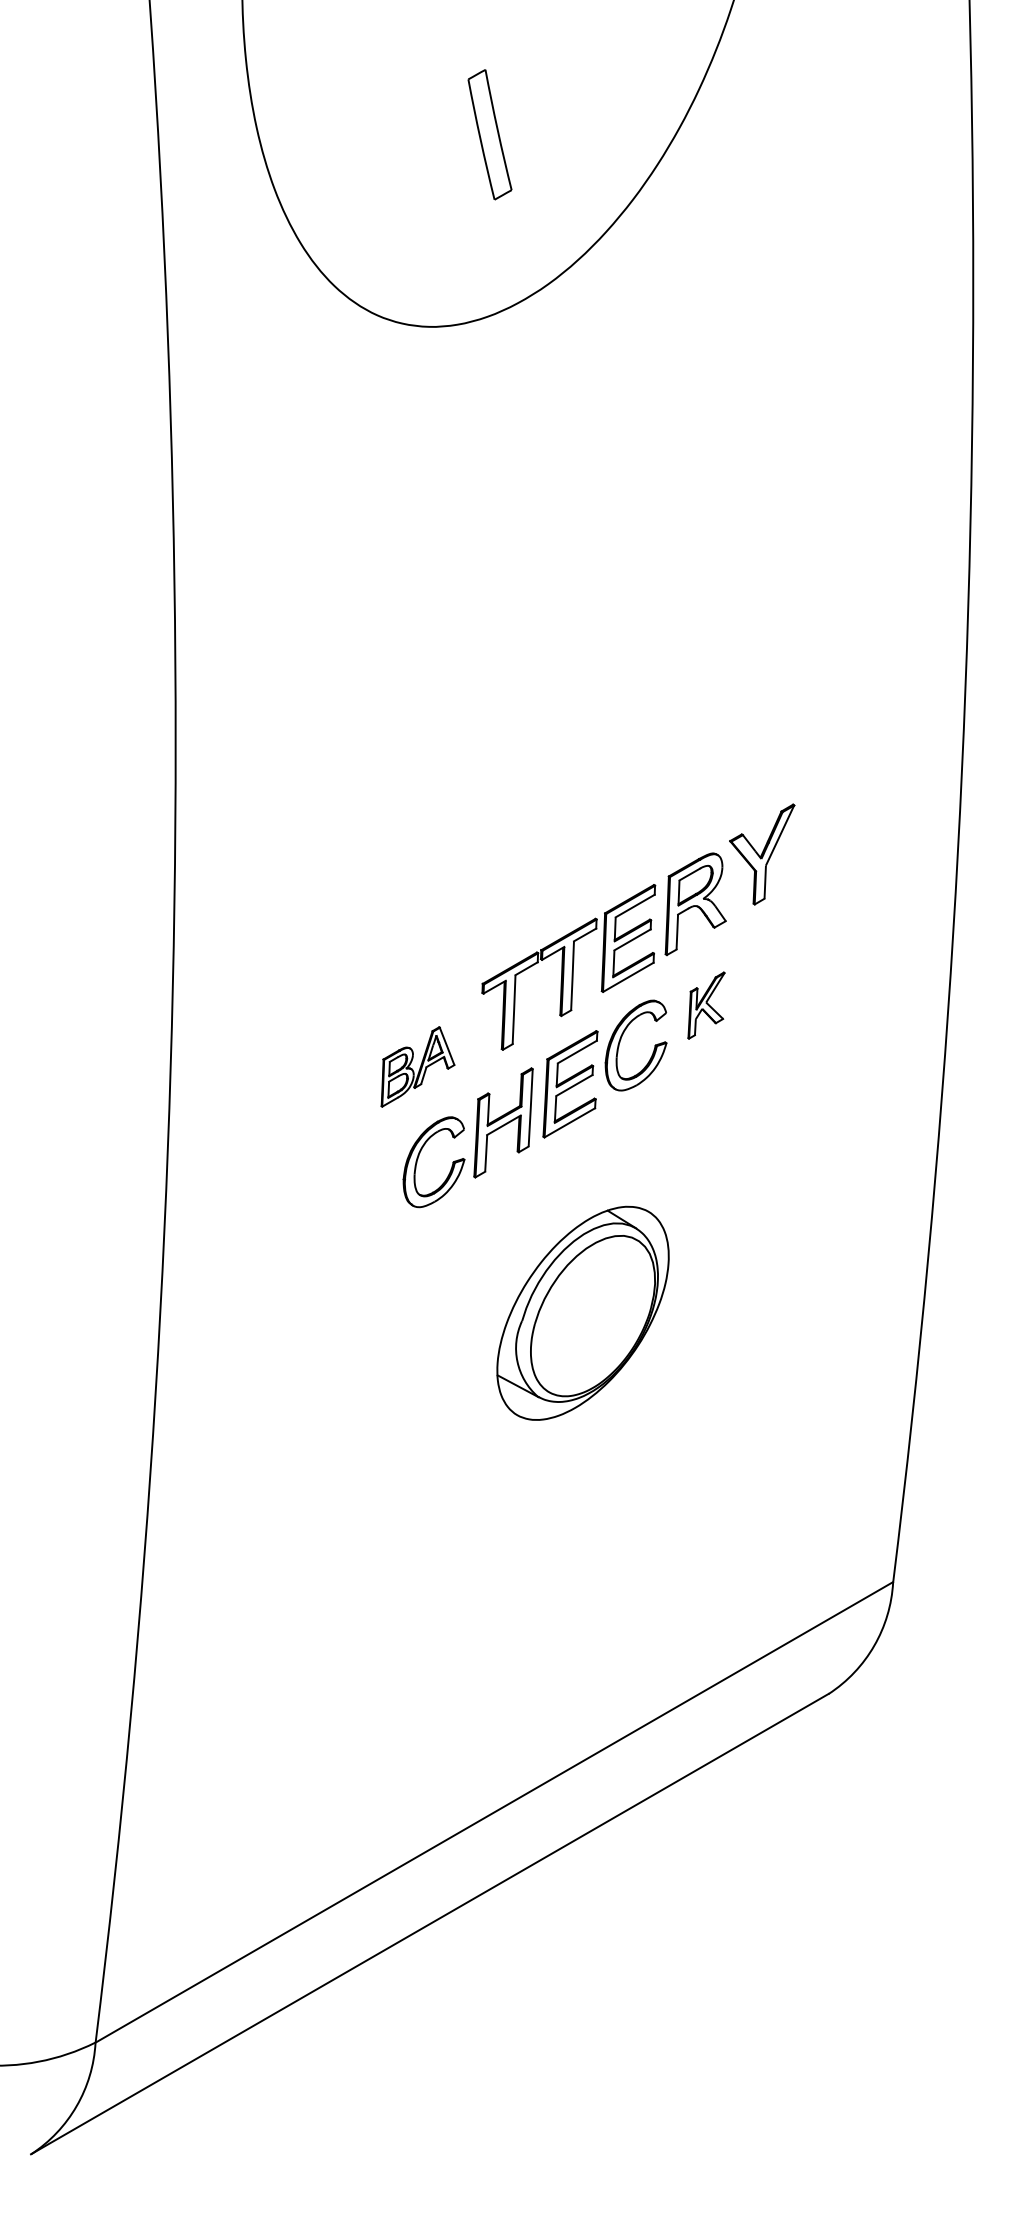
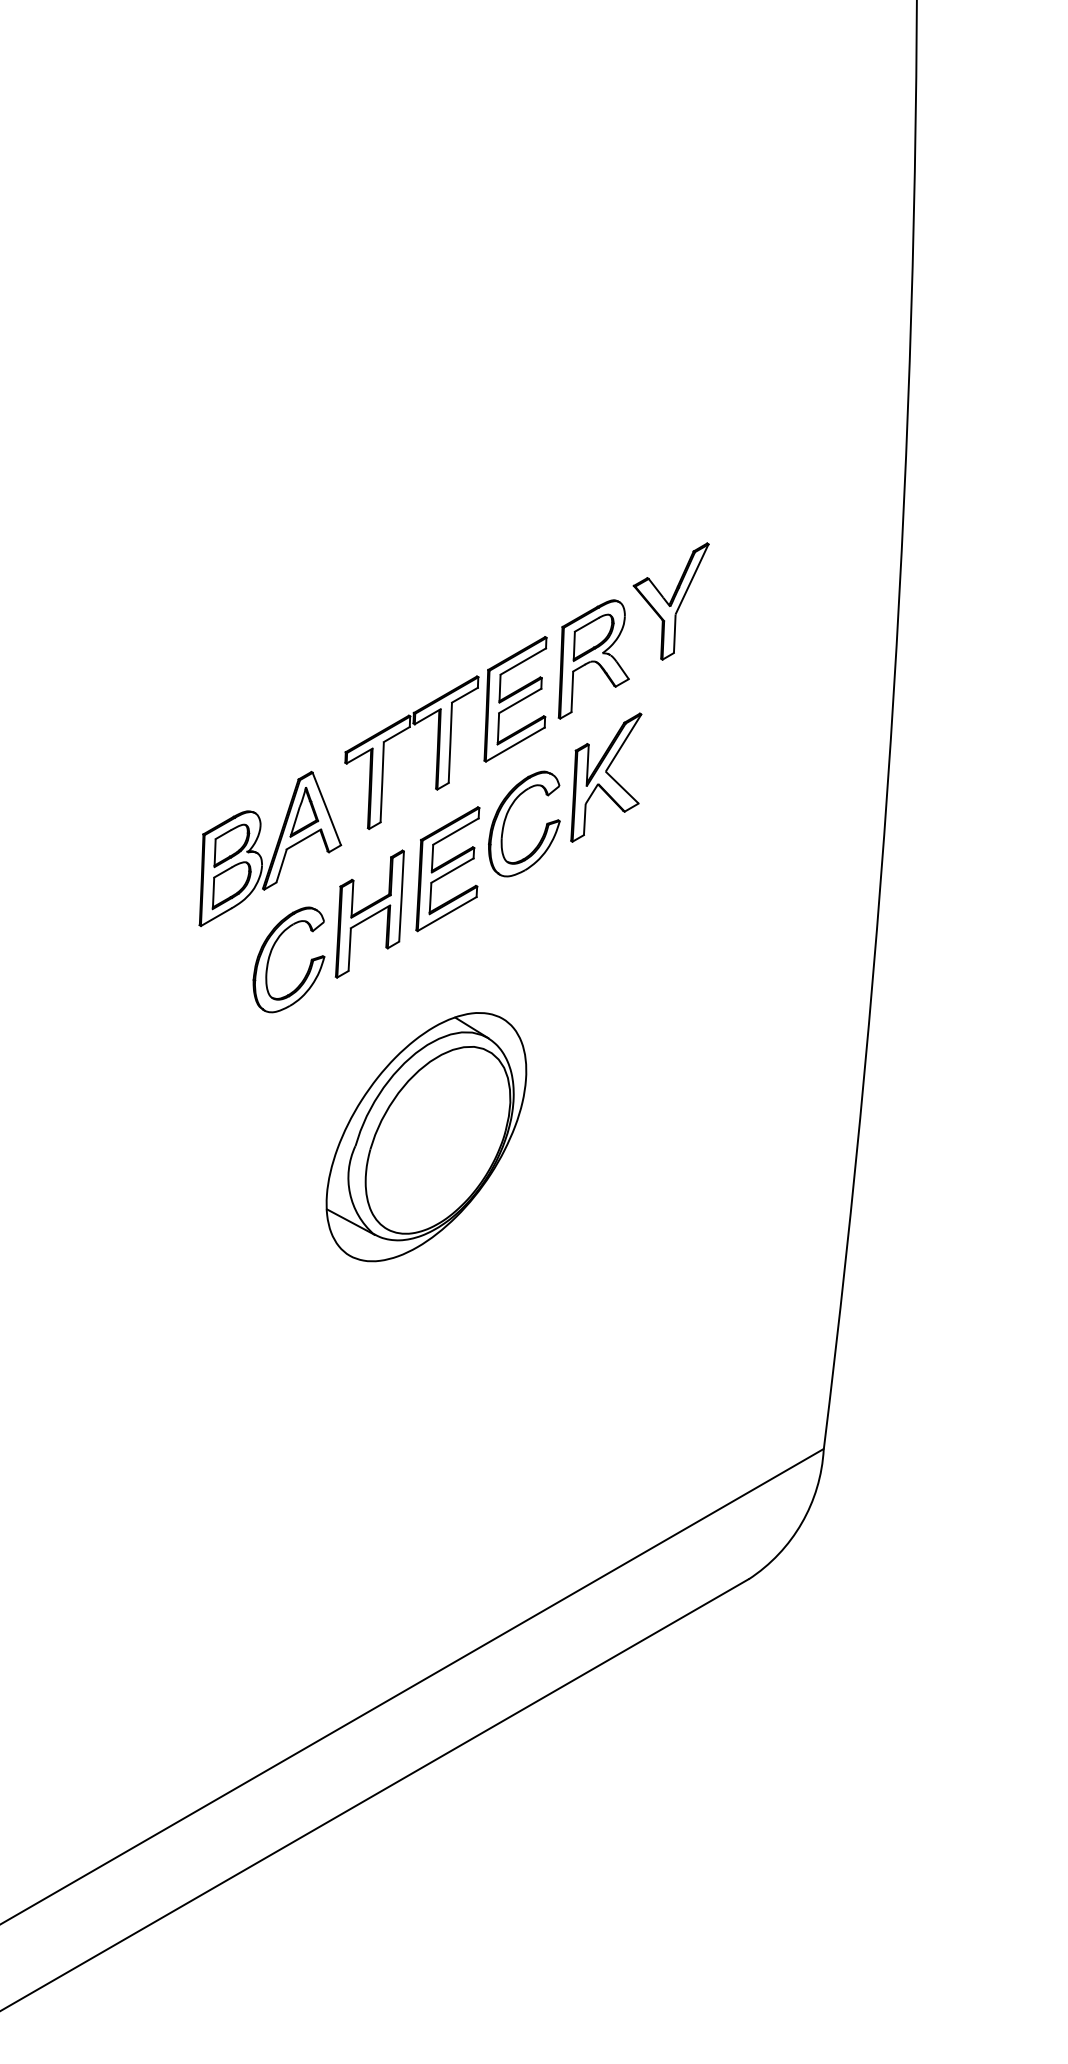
part: (706, 1005) -> (606, 777), size x1.67
part: (417, 1066) -> (269, 848), size x1.67
part: (582, 1312) -> (425, 1136), moved

